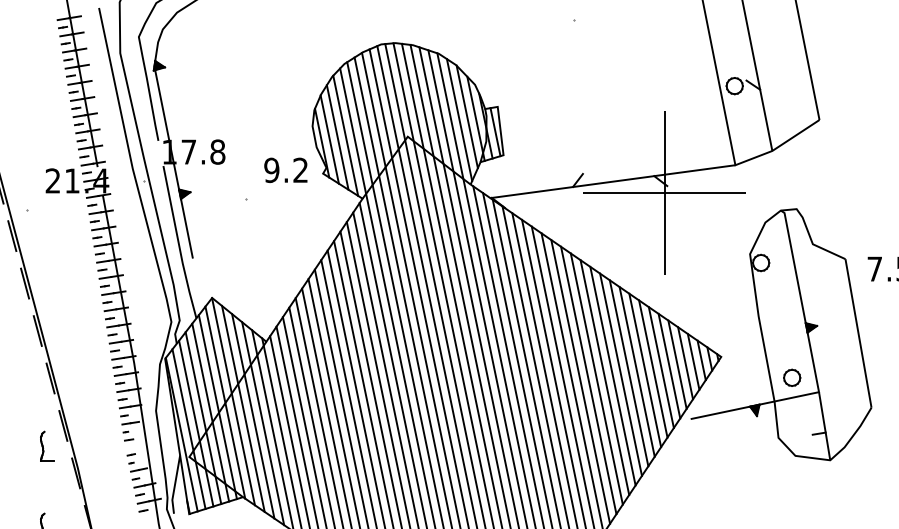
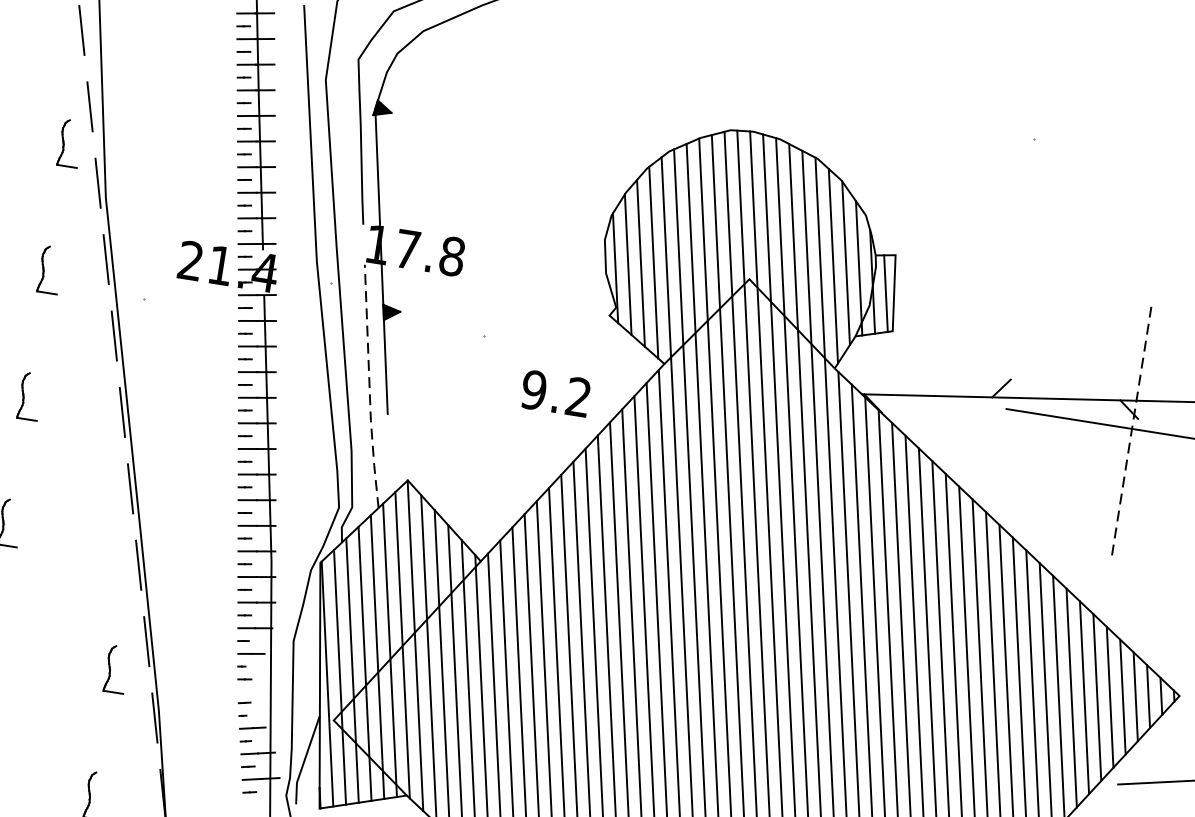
text: (285, 169) -> (555, 392), moved
line: (664, 192) -> (1132, 428), solid -> dashed
line: (178, 244) -> (368, 389), solid -> dashed

